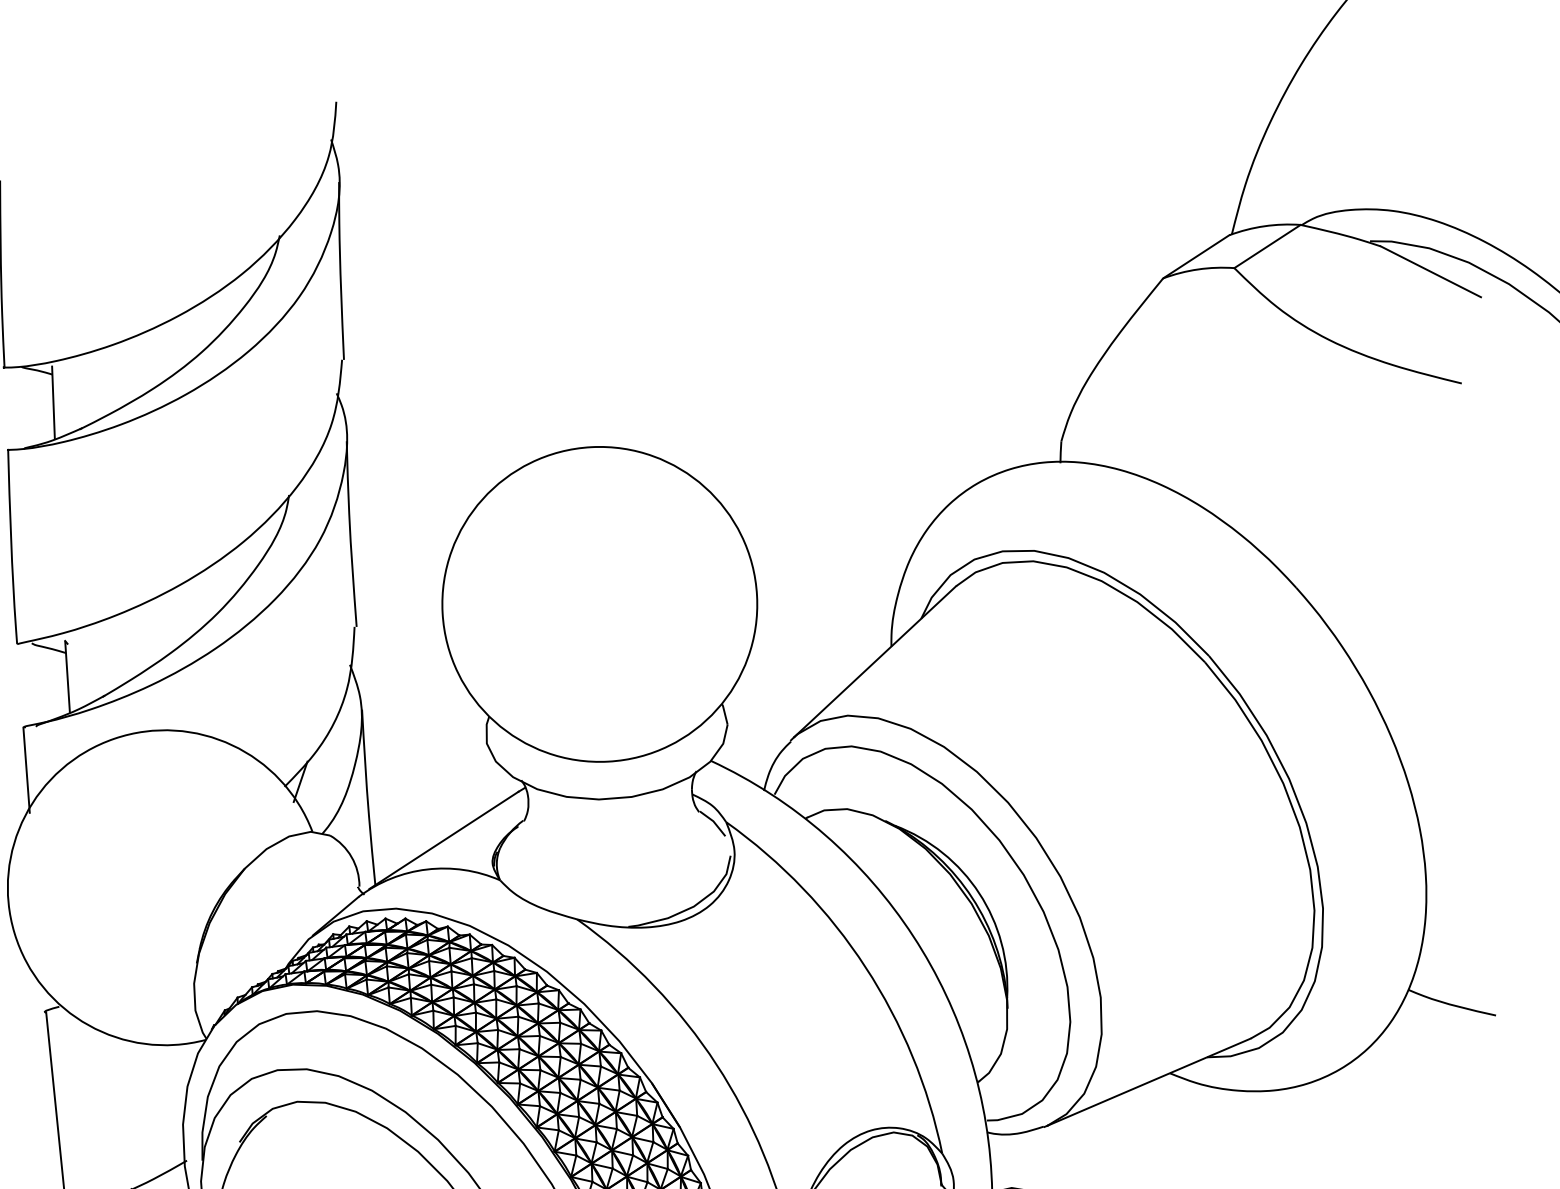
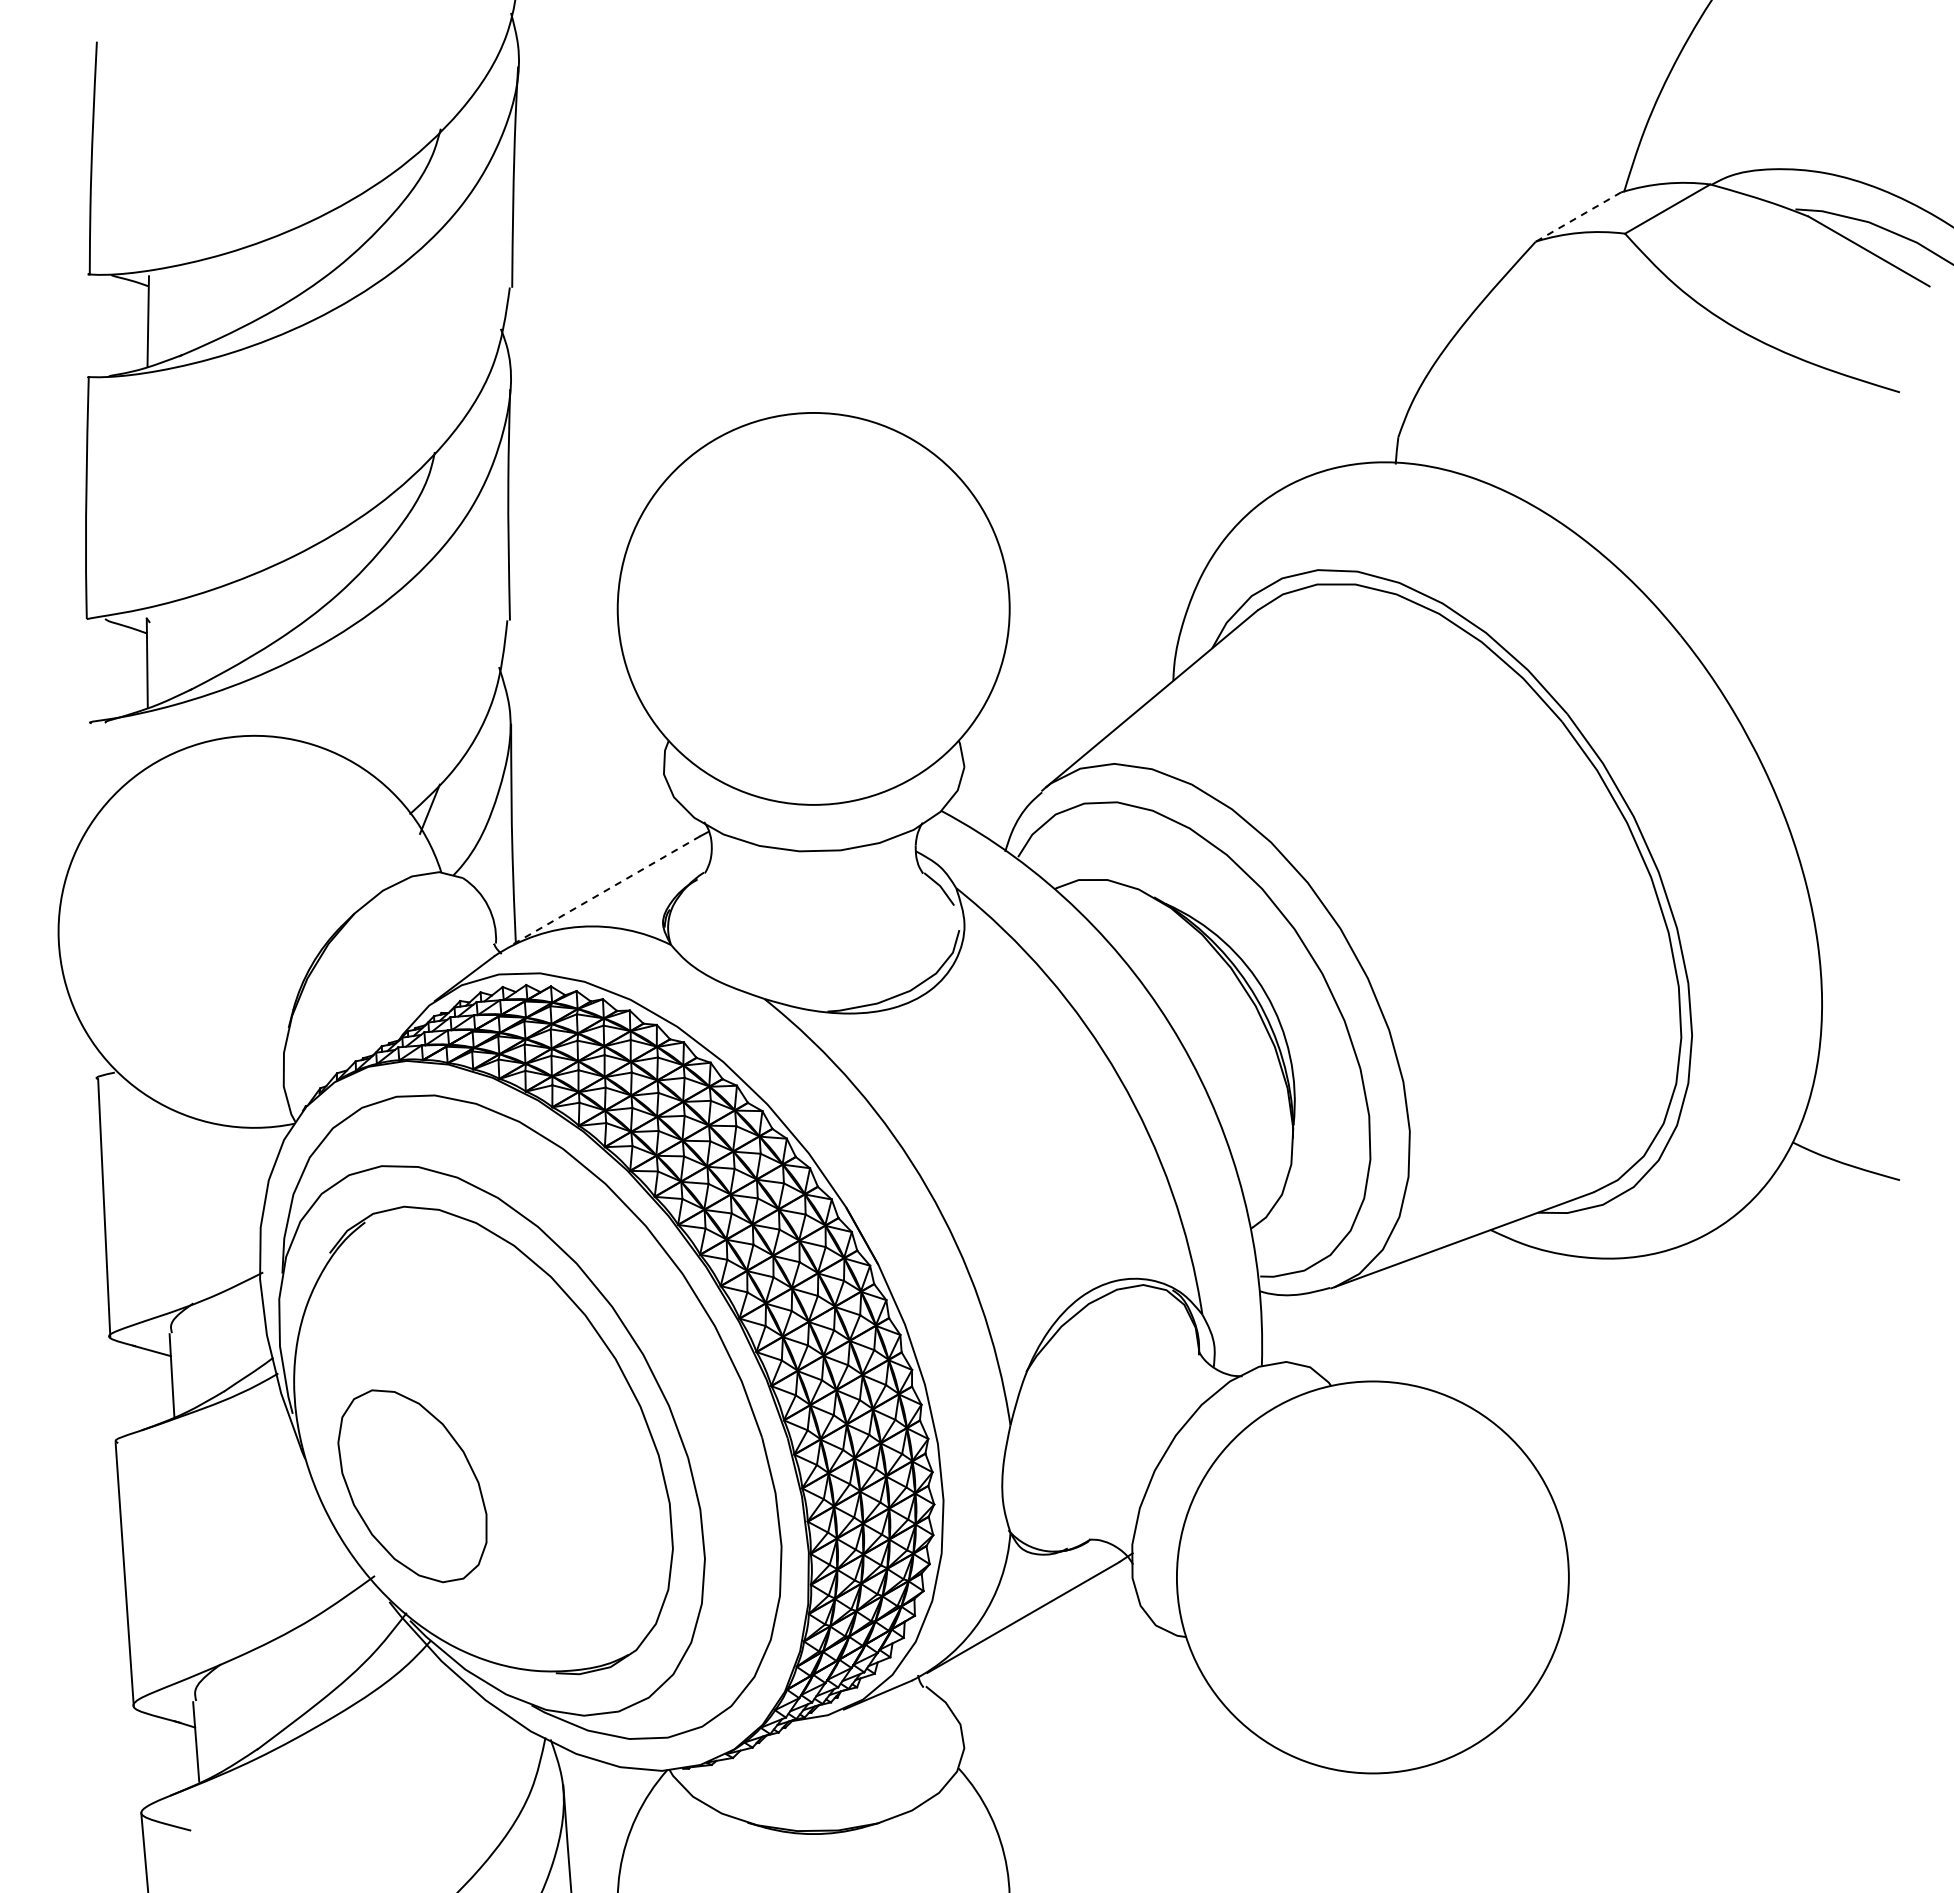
line: (1195, 257) -> (1577, 217), solid -> dashed
line: (26, 770) -> (90, 776), removed
line: (444, 840) -> (604, 891), solid -> dashed

